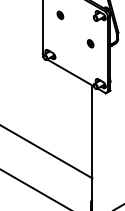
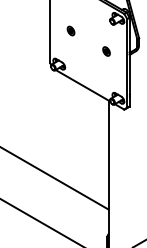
part: (60, 14) -> (71, 30), moved

